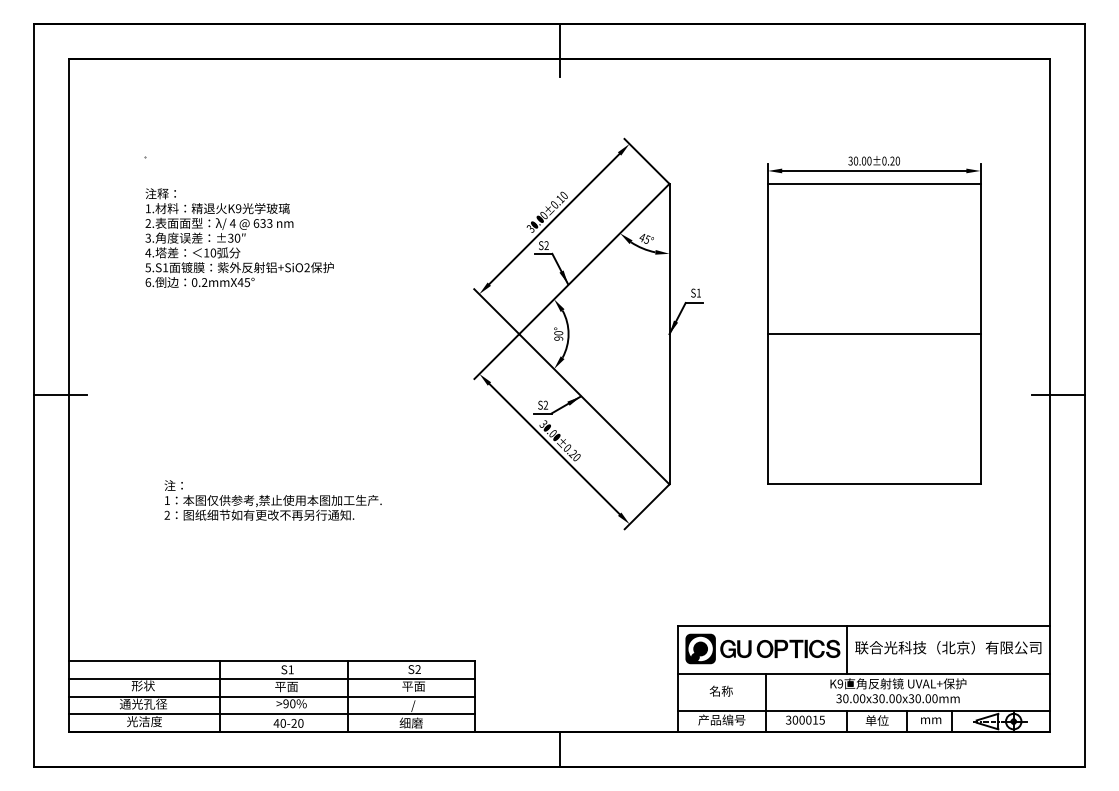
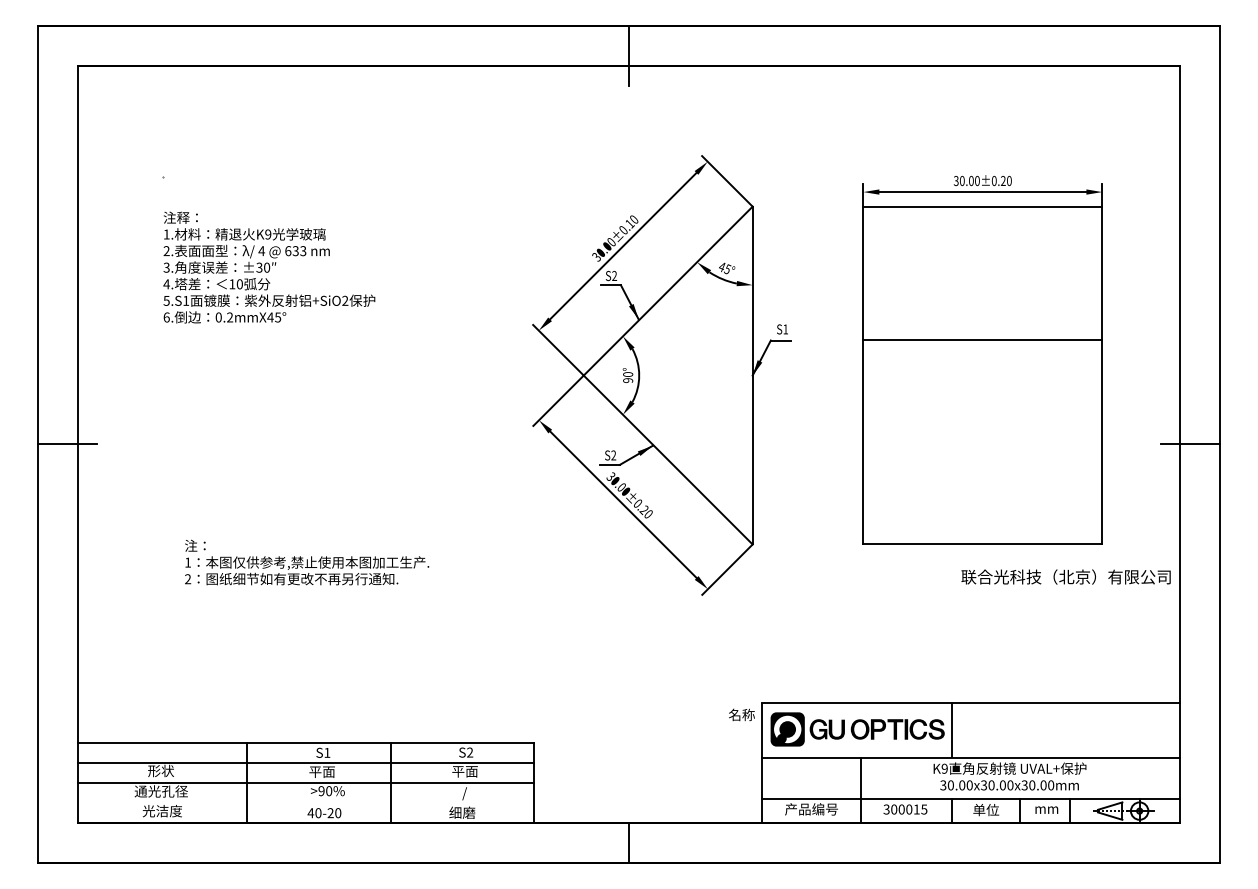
line: (873, 334) -> (982, 339), moved
text: (947, 647) -> (1065, 576), moved
text: (720, 690) -> (741, 714), moved
line: (271, 713) -> (305, 802), removed

